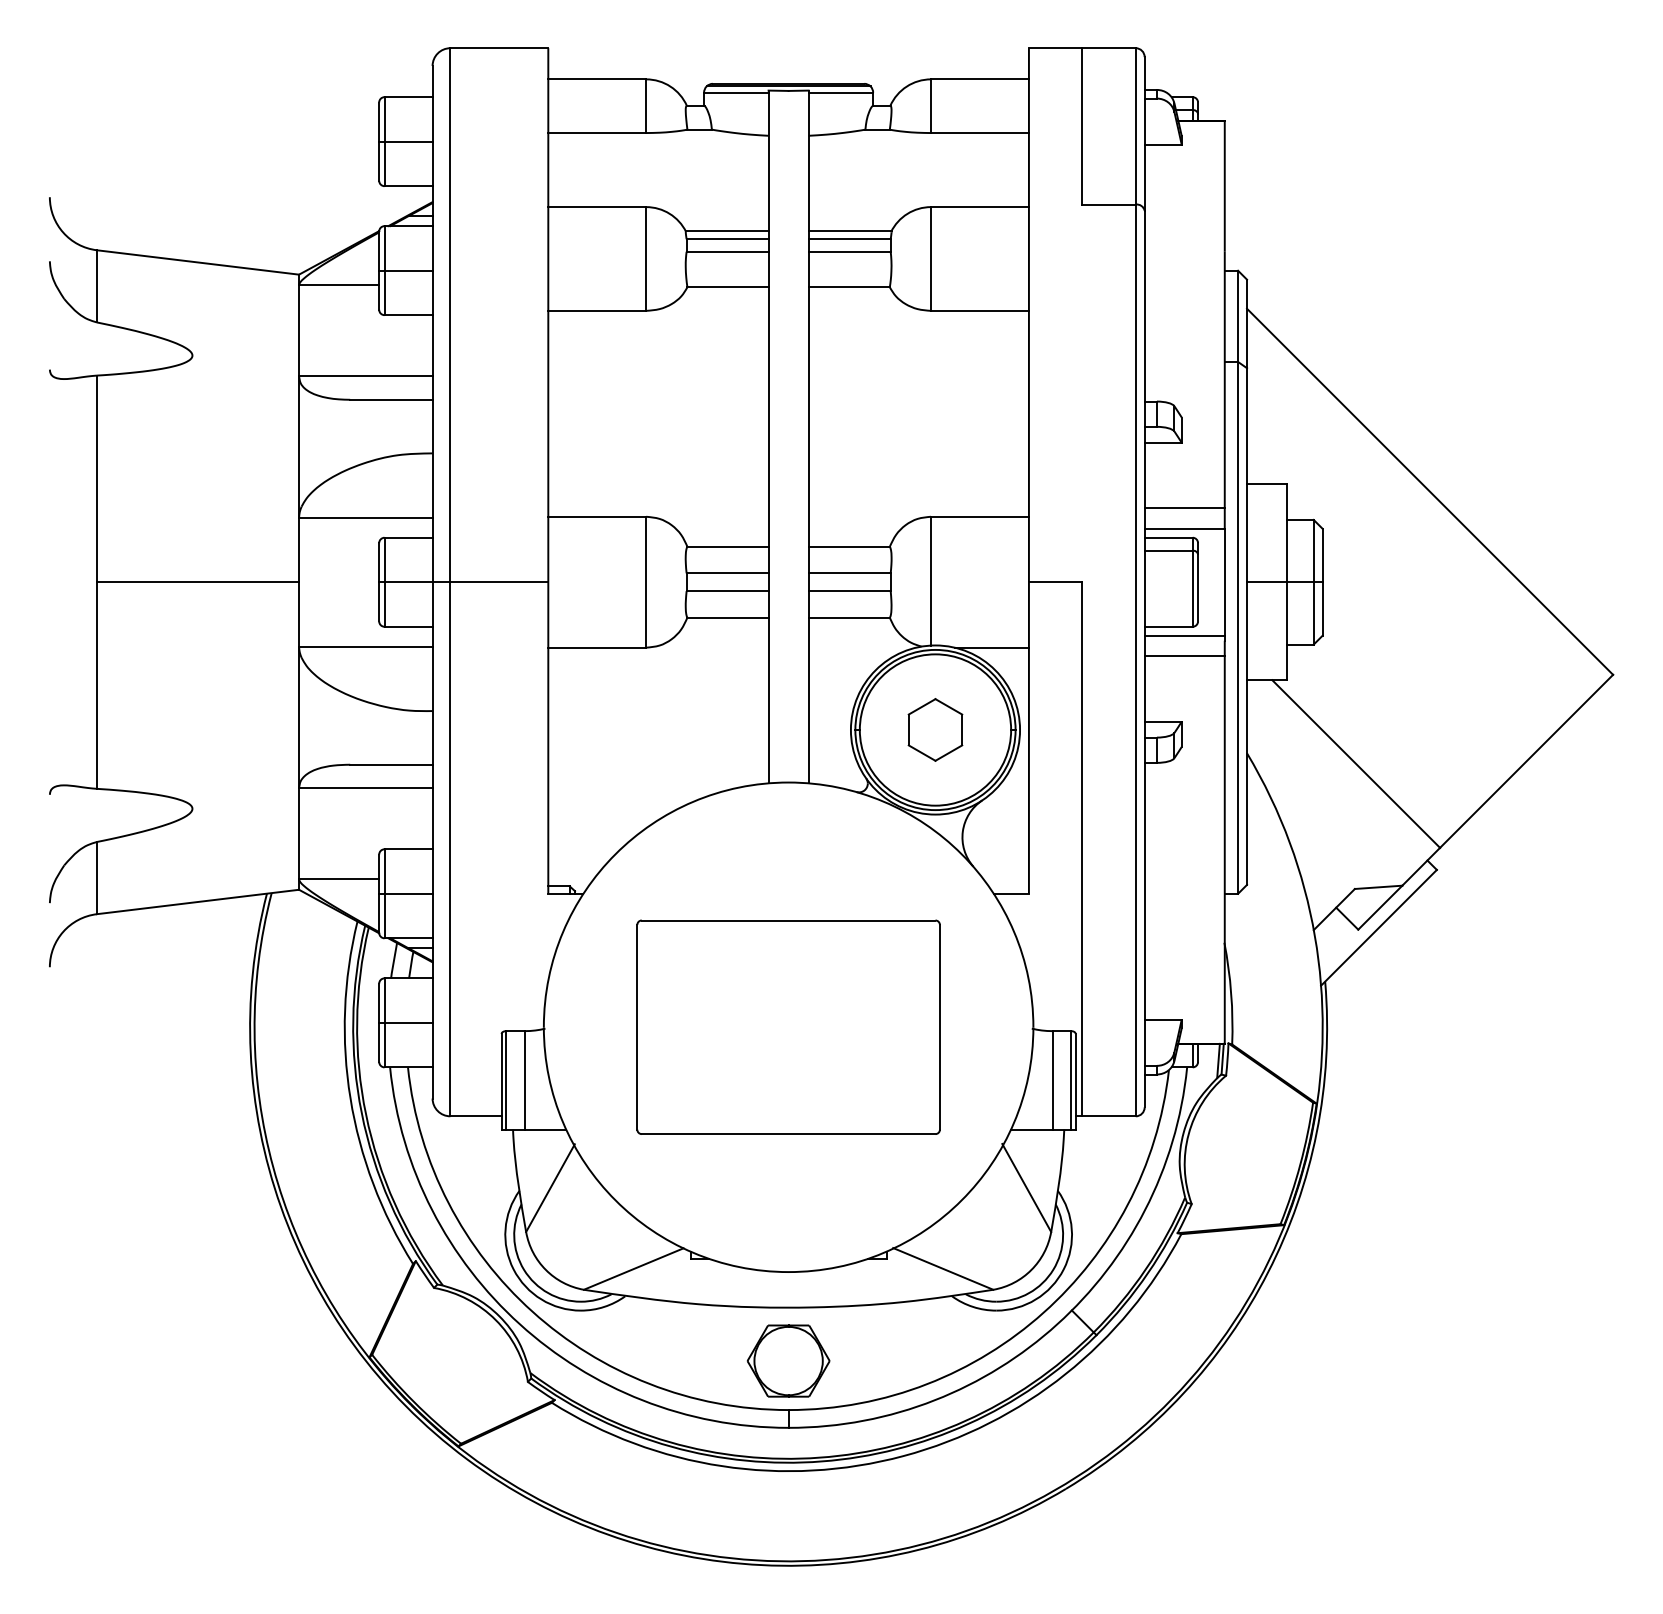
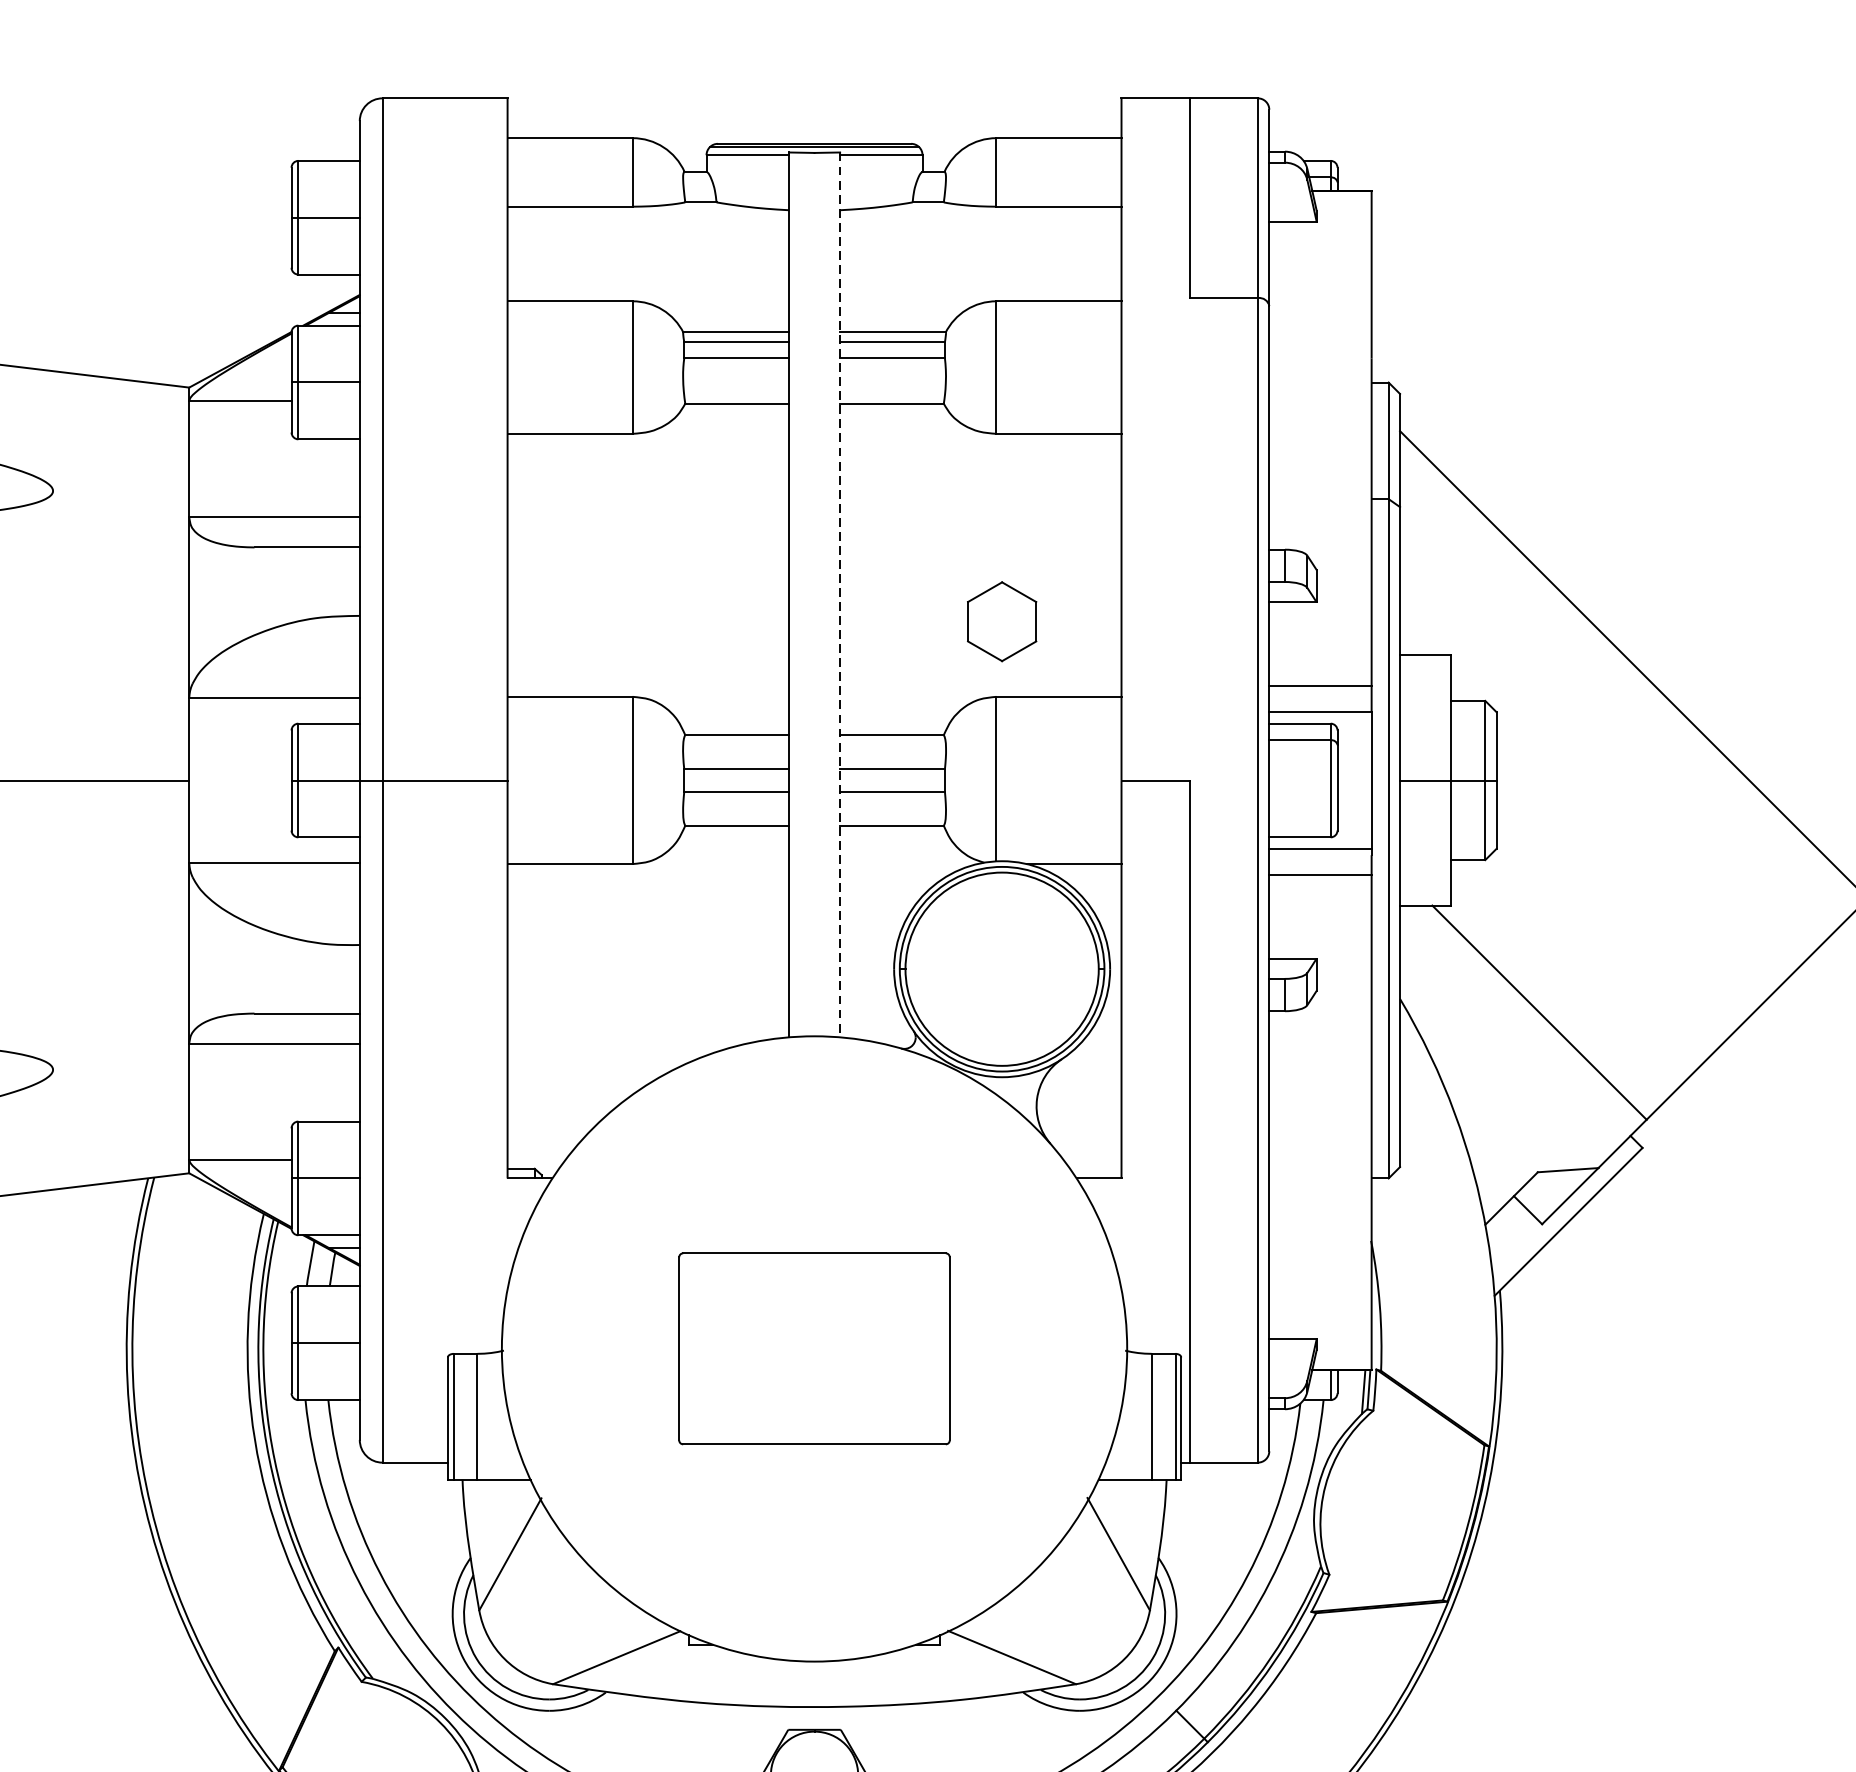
line: (808, 437) -> (839, 595), solid -> dashed
part: (935, 729) -> (1002, 621), moved
part: (788, 1026) -> (814, 1347), size x0.7

